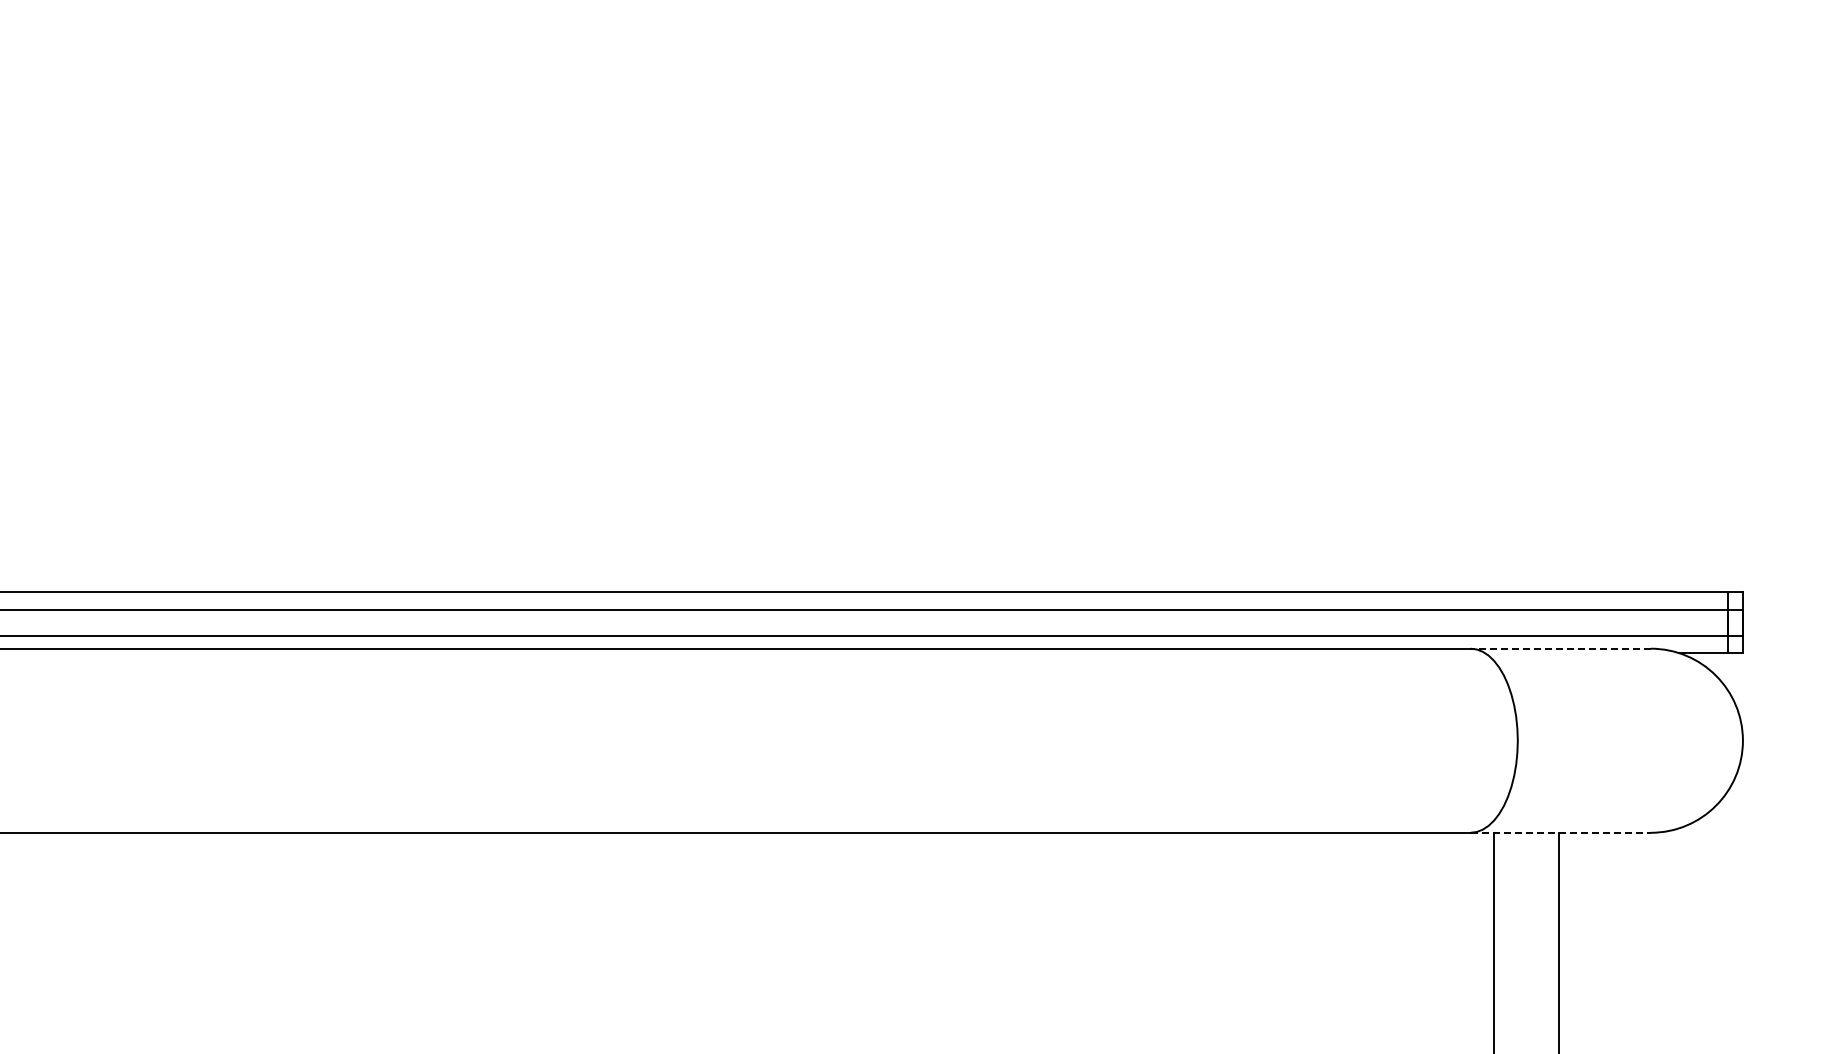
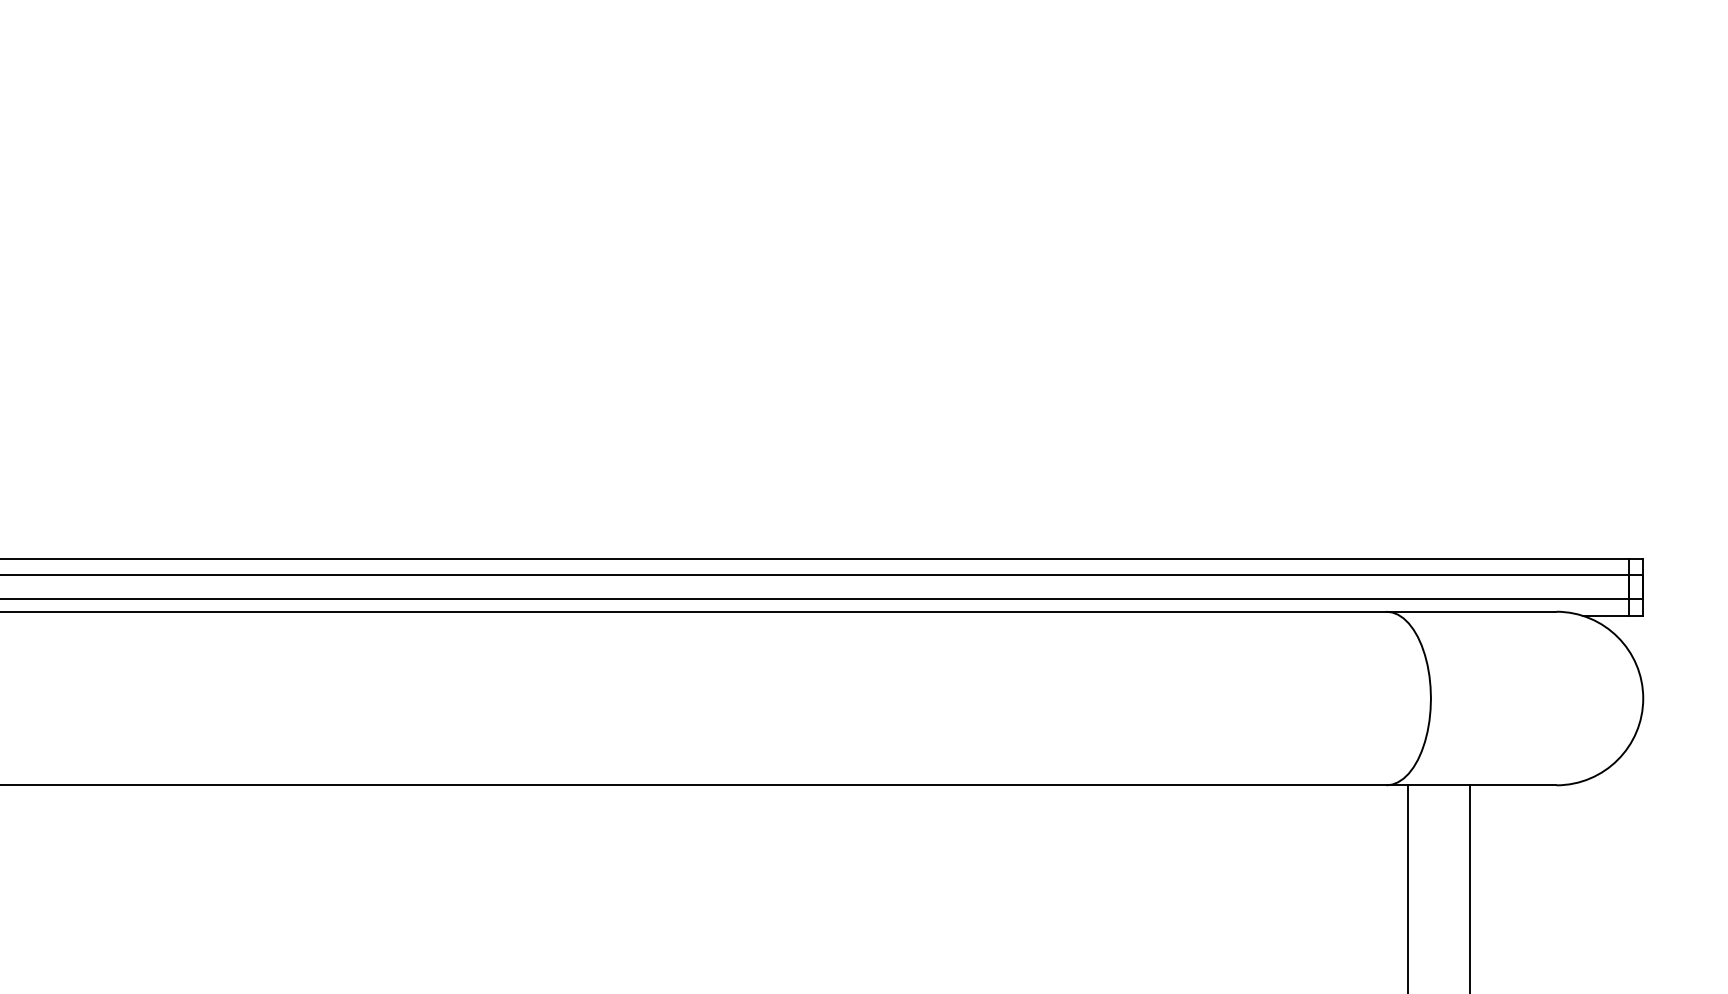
line: (1560, 648) -> (1471, 611), dashed -> solid
line: (1561, 832) -> (1472, 785), dashed -> solid

